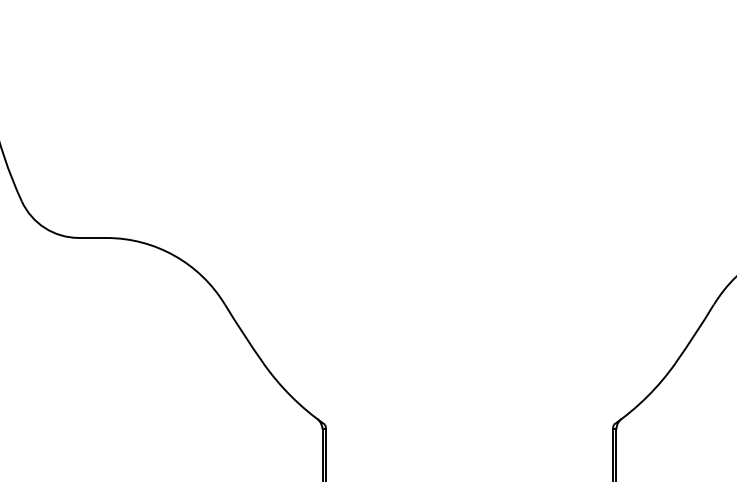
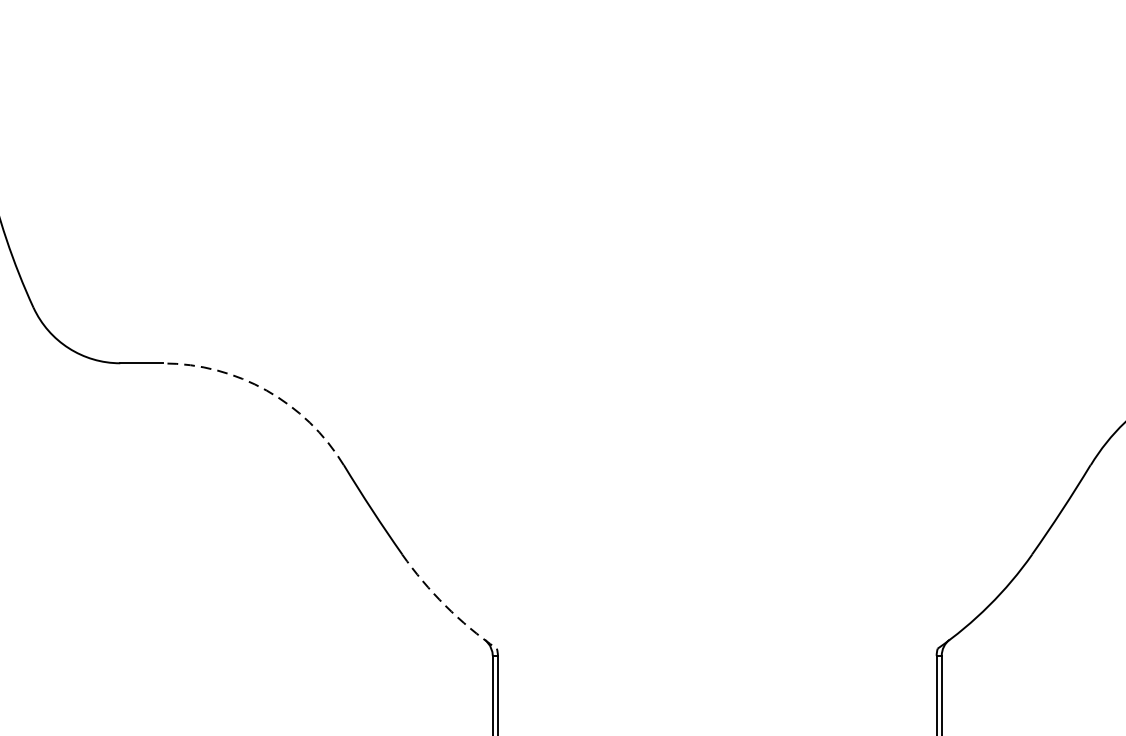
arc: (174, 255) -> (266, 390), solid -> dashed
arc: (291, 396) -> (445, 605), solid -> dashed

